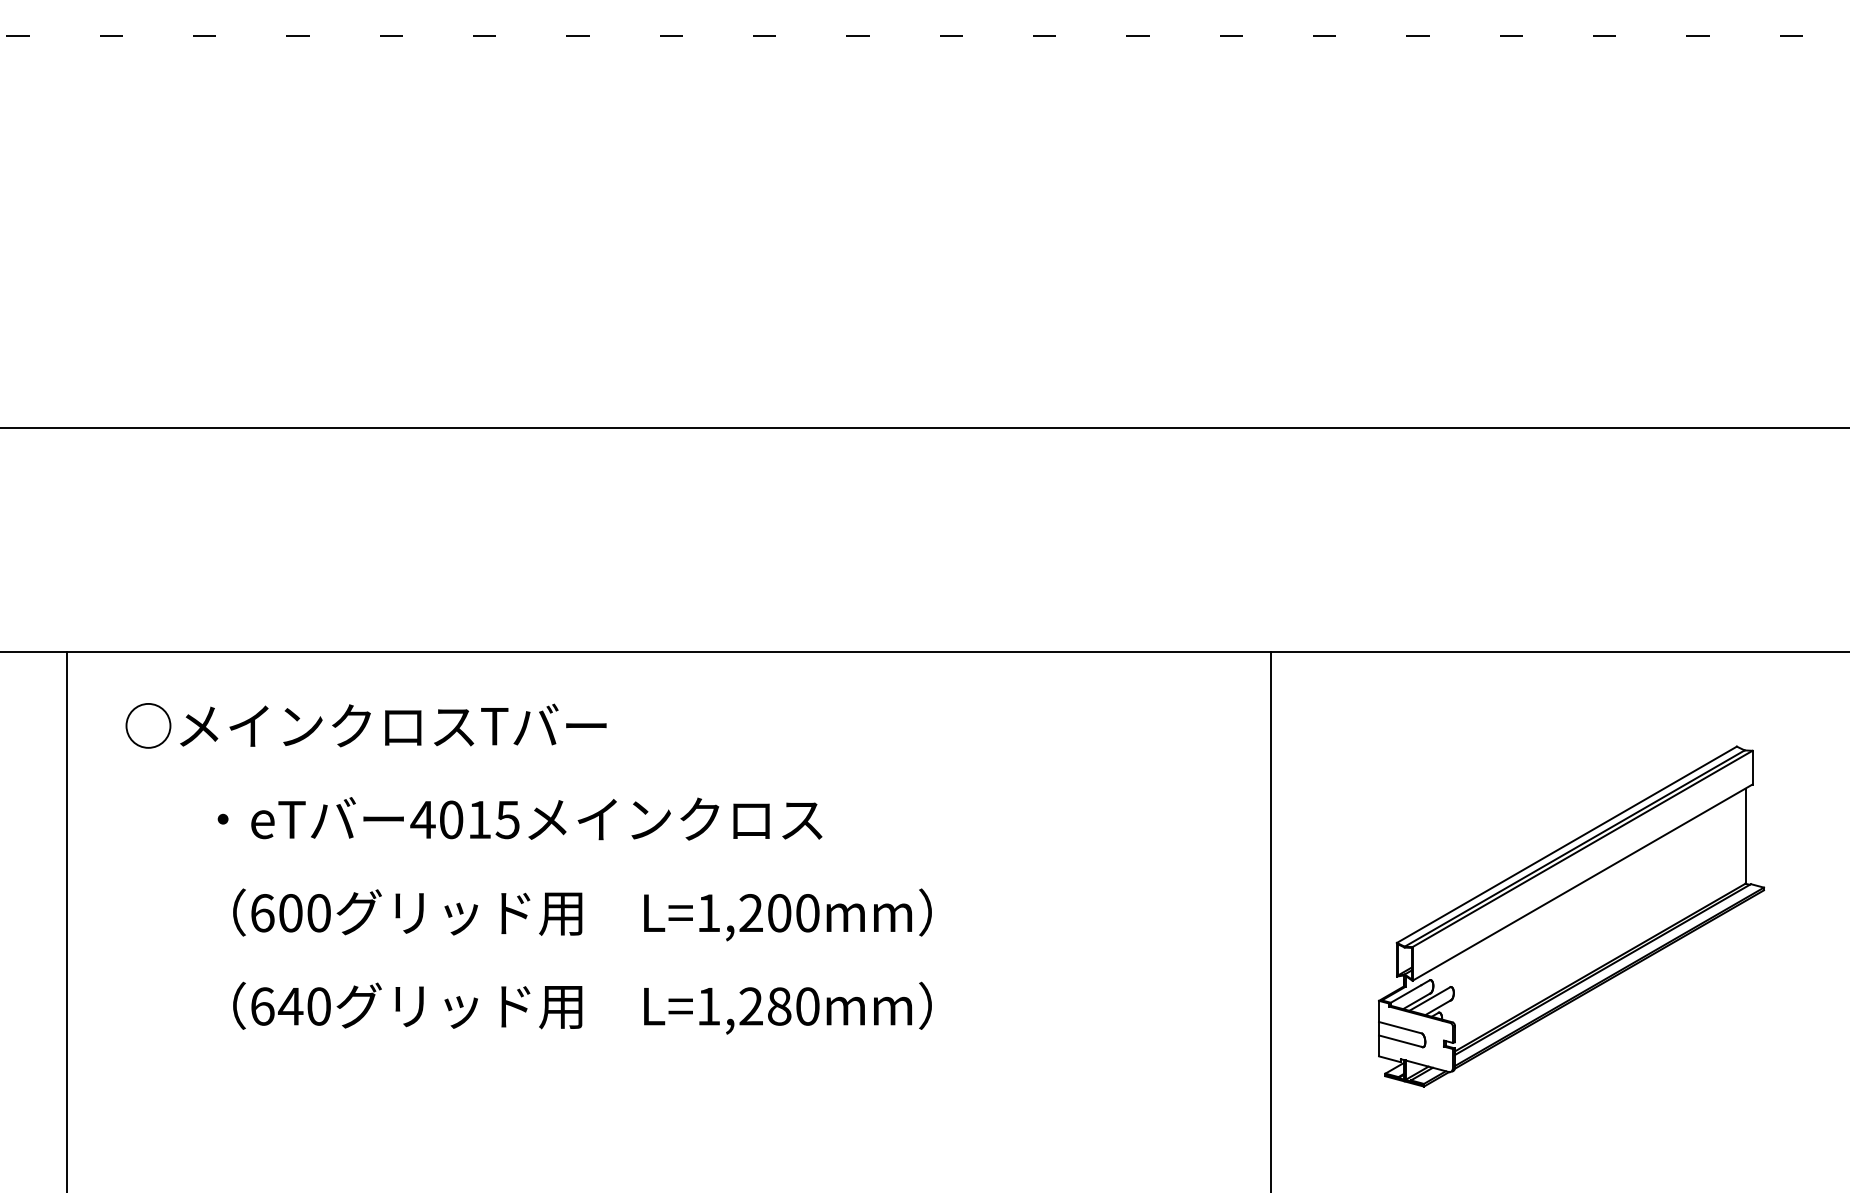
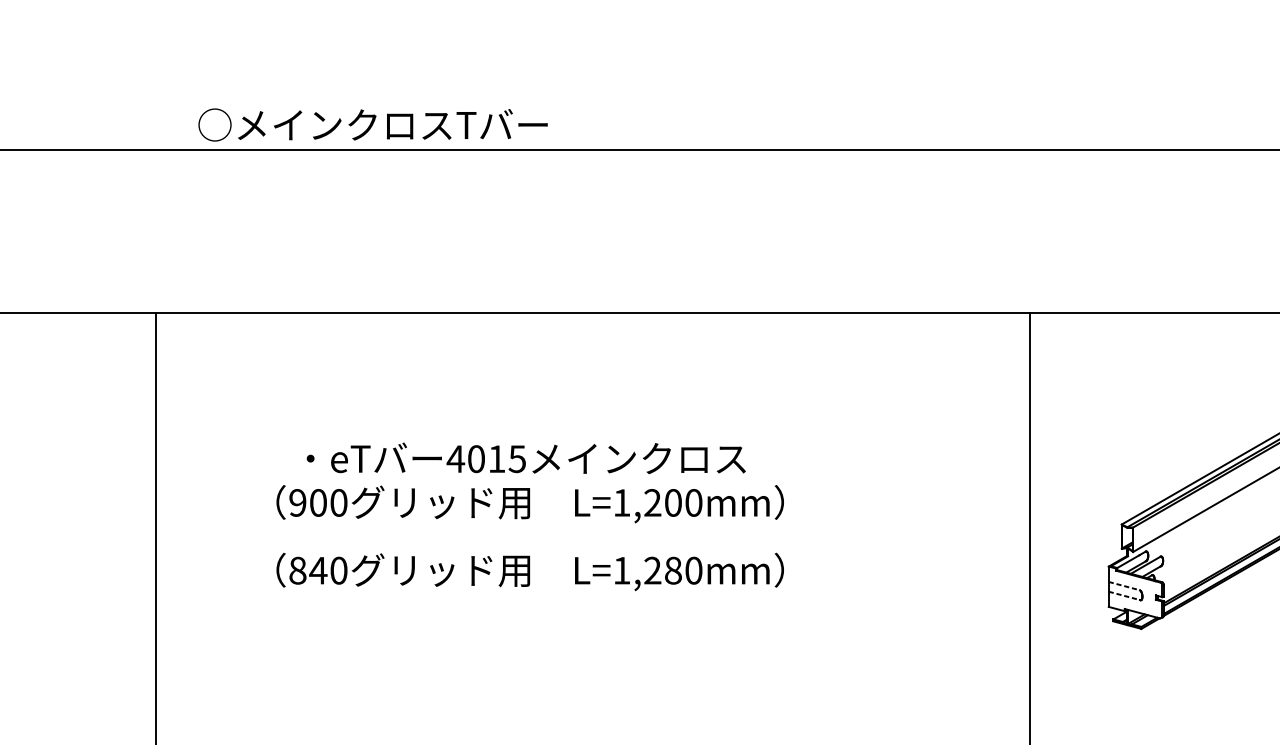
text: (365, 725) -> (372, 124), moved
text: (519, 818) -> (525, 458), moved
text: (262, 913) -> (297, 503), 600 -> 900
text: (262, 1006) -> (297, 570), 640 -> 840
line: (1400, 1027) -> (1124, 585), solid -> dashed
line: (1400, 1041) -> (1124, 596), solid -> dashed

